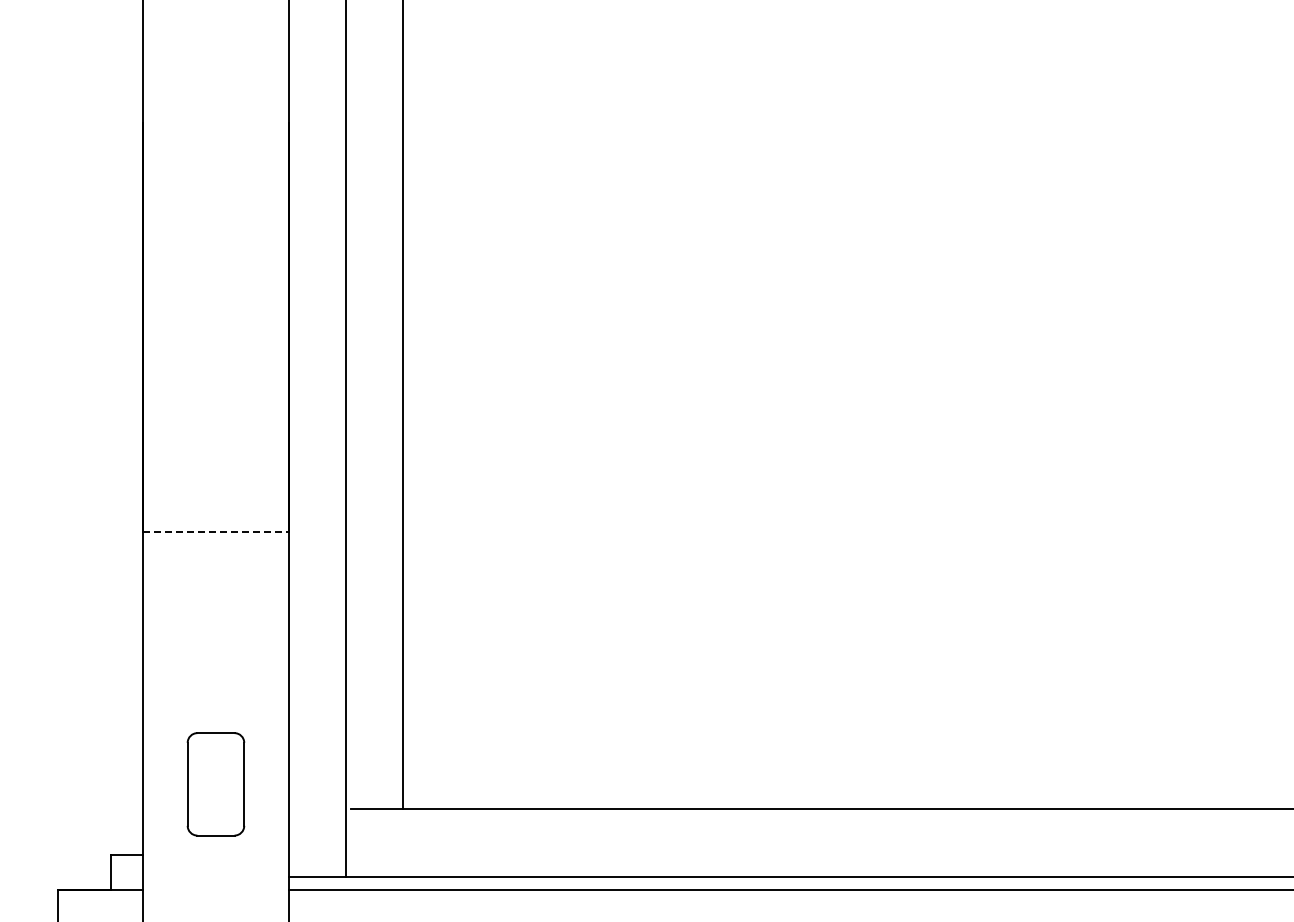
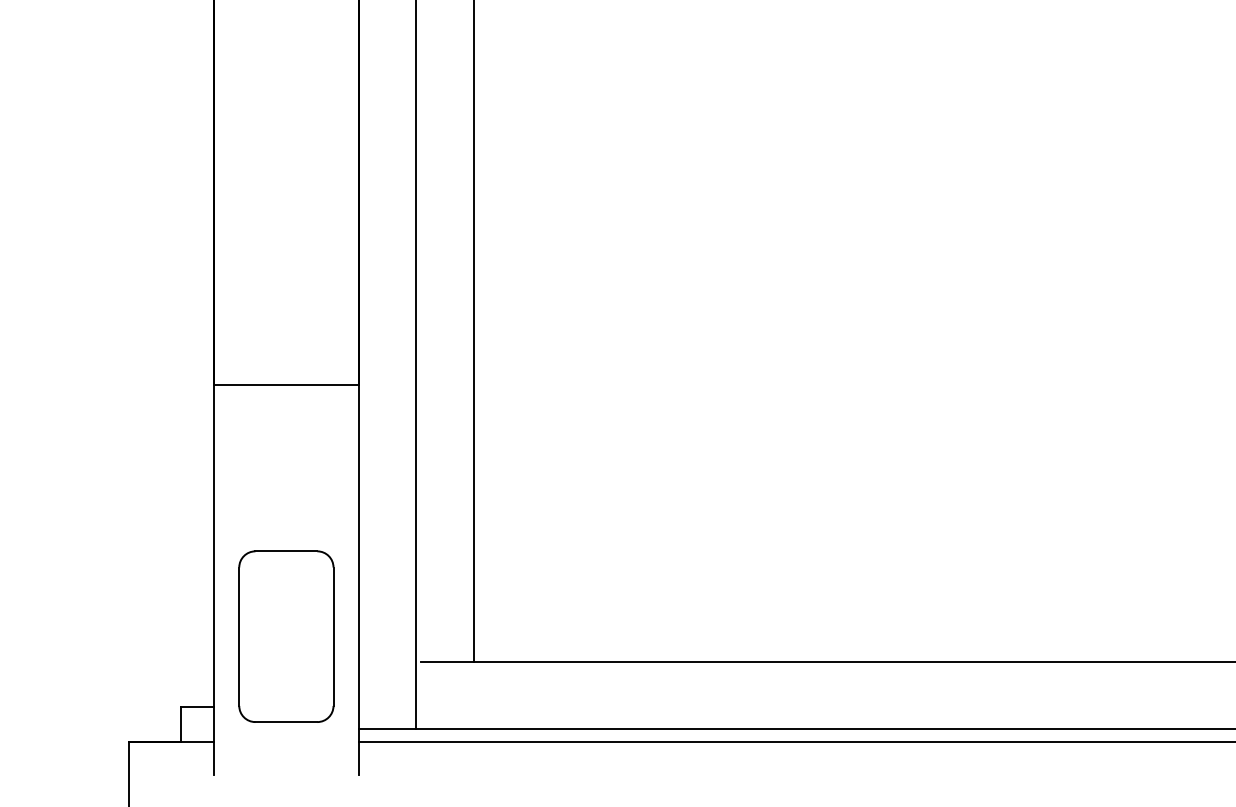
line: (215, 532) -> (285, 384), dashed -> solid
part: (215, 784) -> (285, 636), size x1.67

